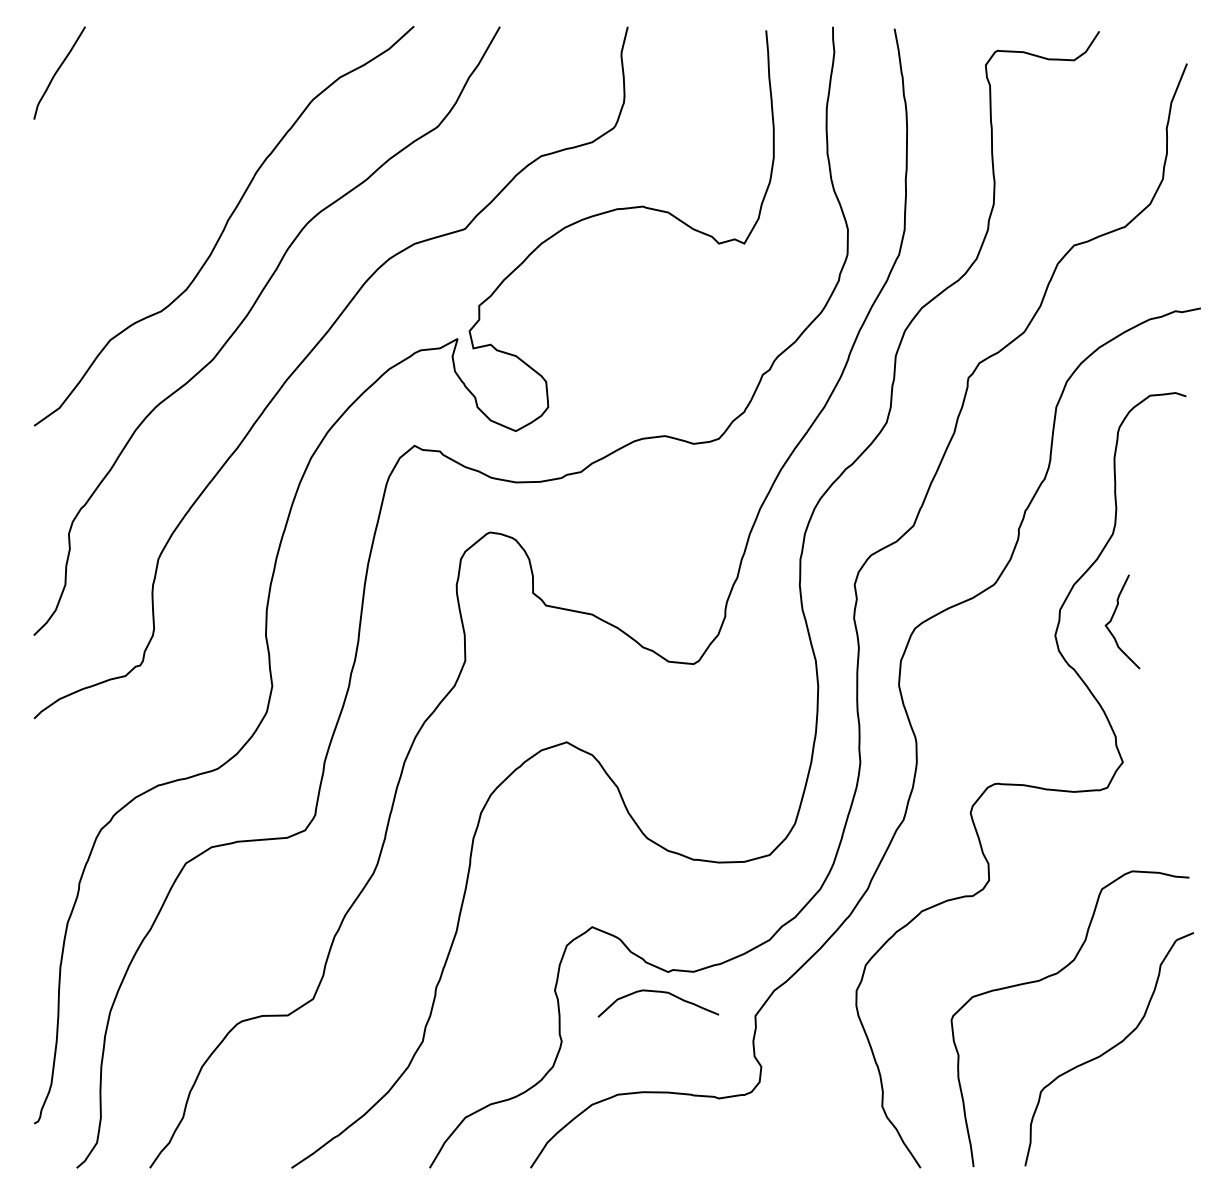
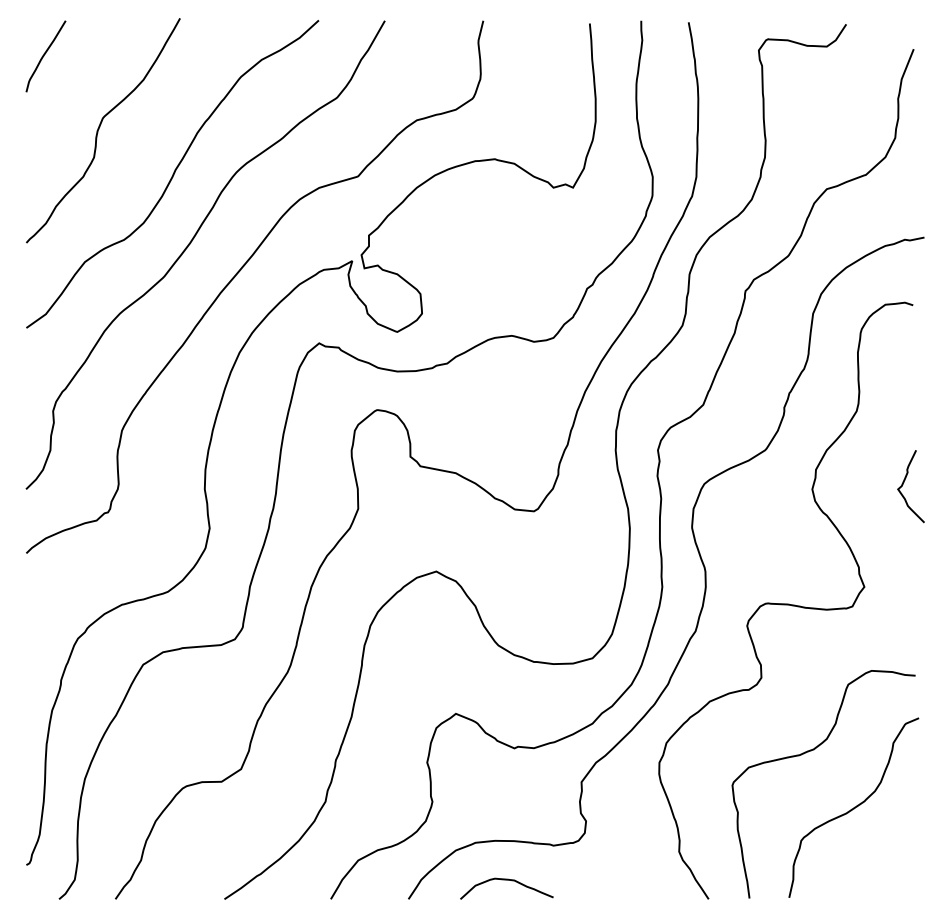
curve: (129, 166) -> (99, 128), added
curve: (1113, 617) -> (904, 483), moved
curve: (658, 992) -> (506, 880), moved

